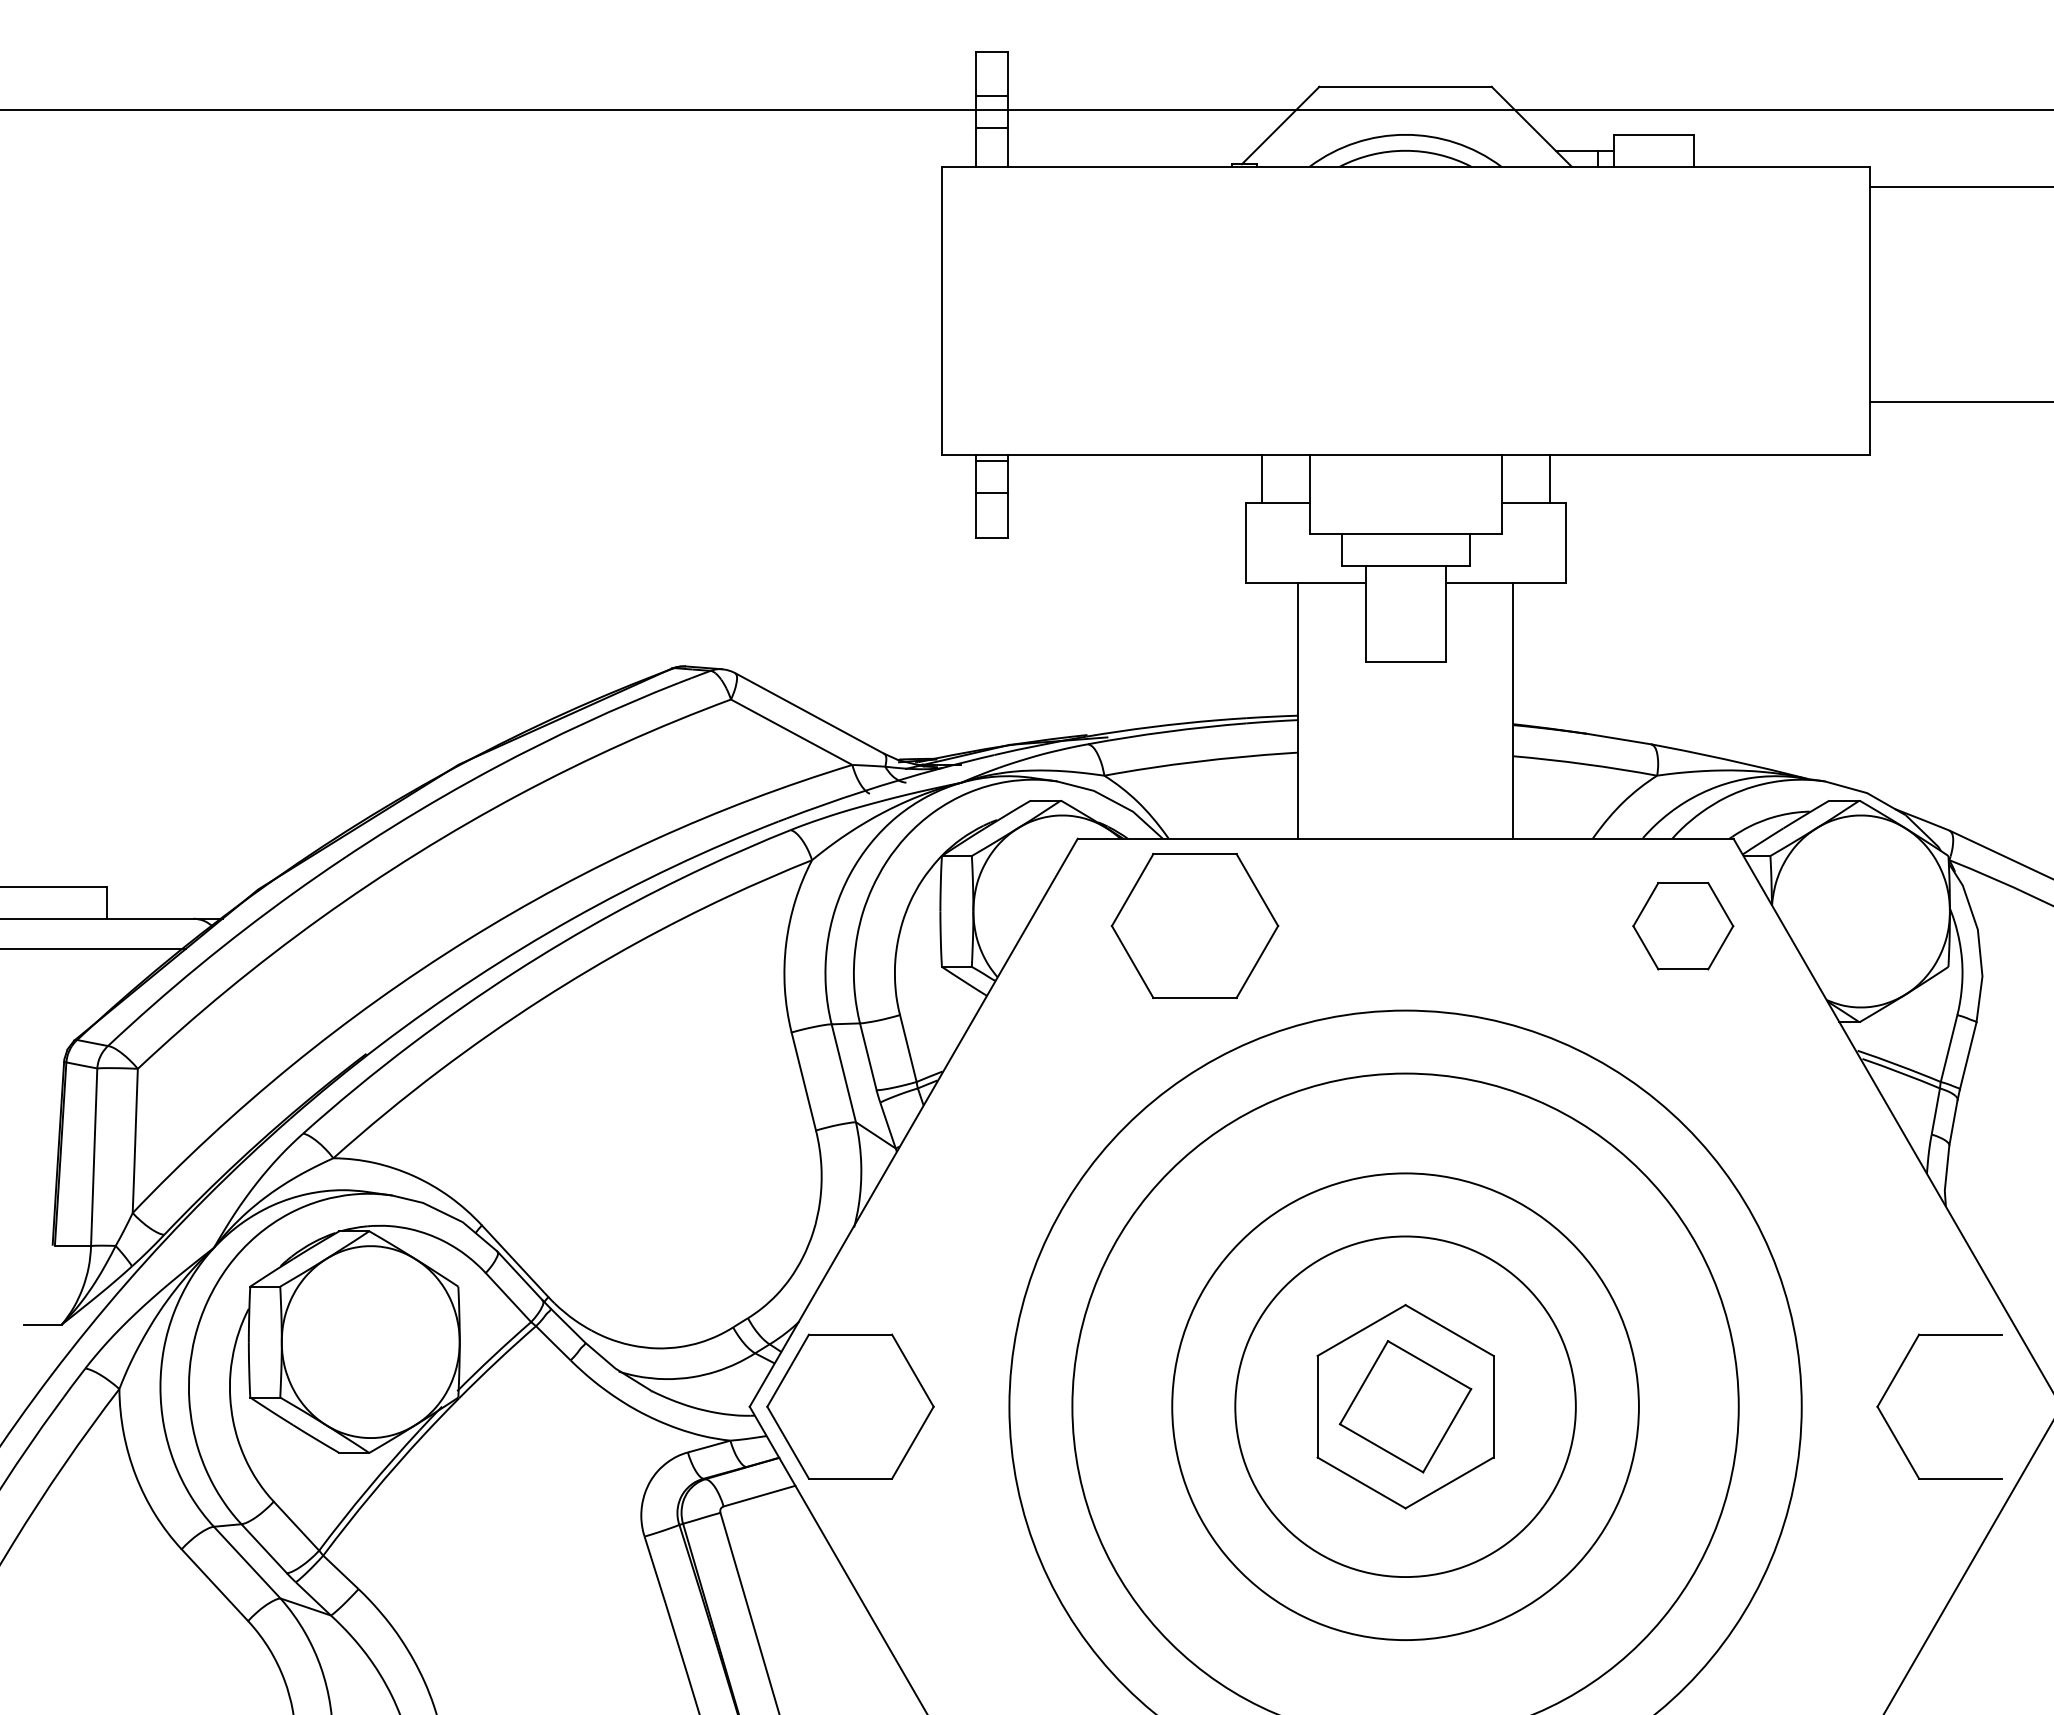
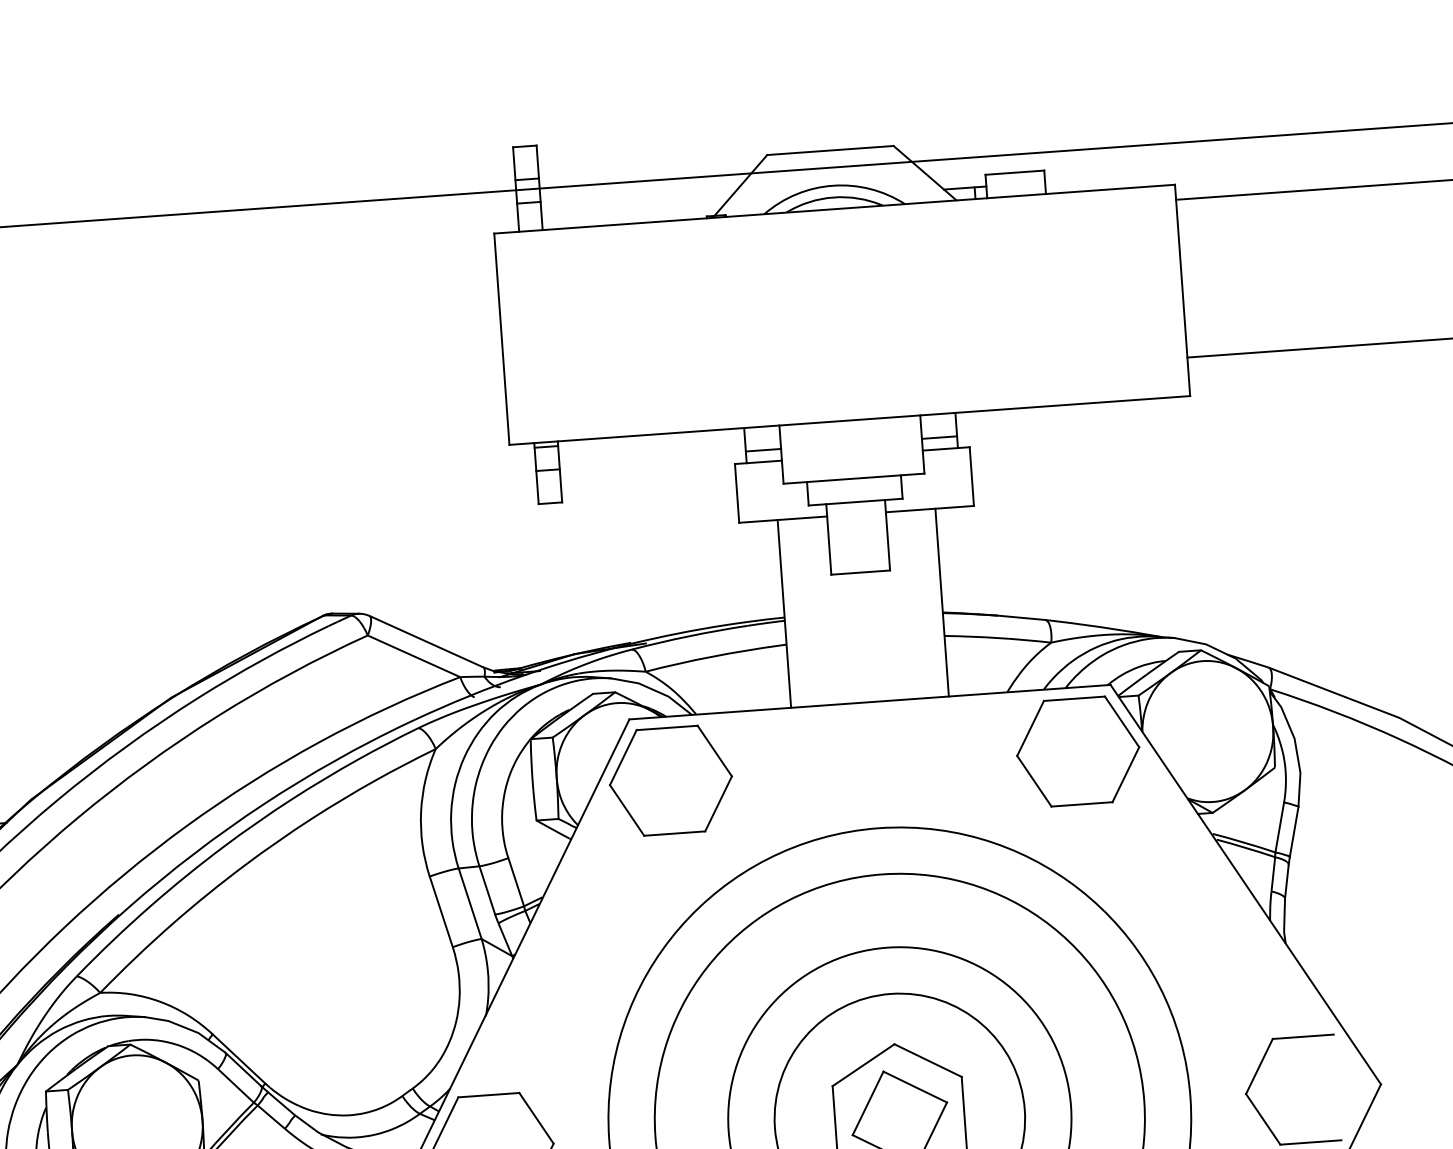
line: (1285, 486) -> (763, 450), added
line: (1525, 486) -> (939, 437), added
part: (1194, 925) -> (670, 780), moved
part: (1683, 926) -> (1078, 751), size x1.67

